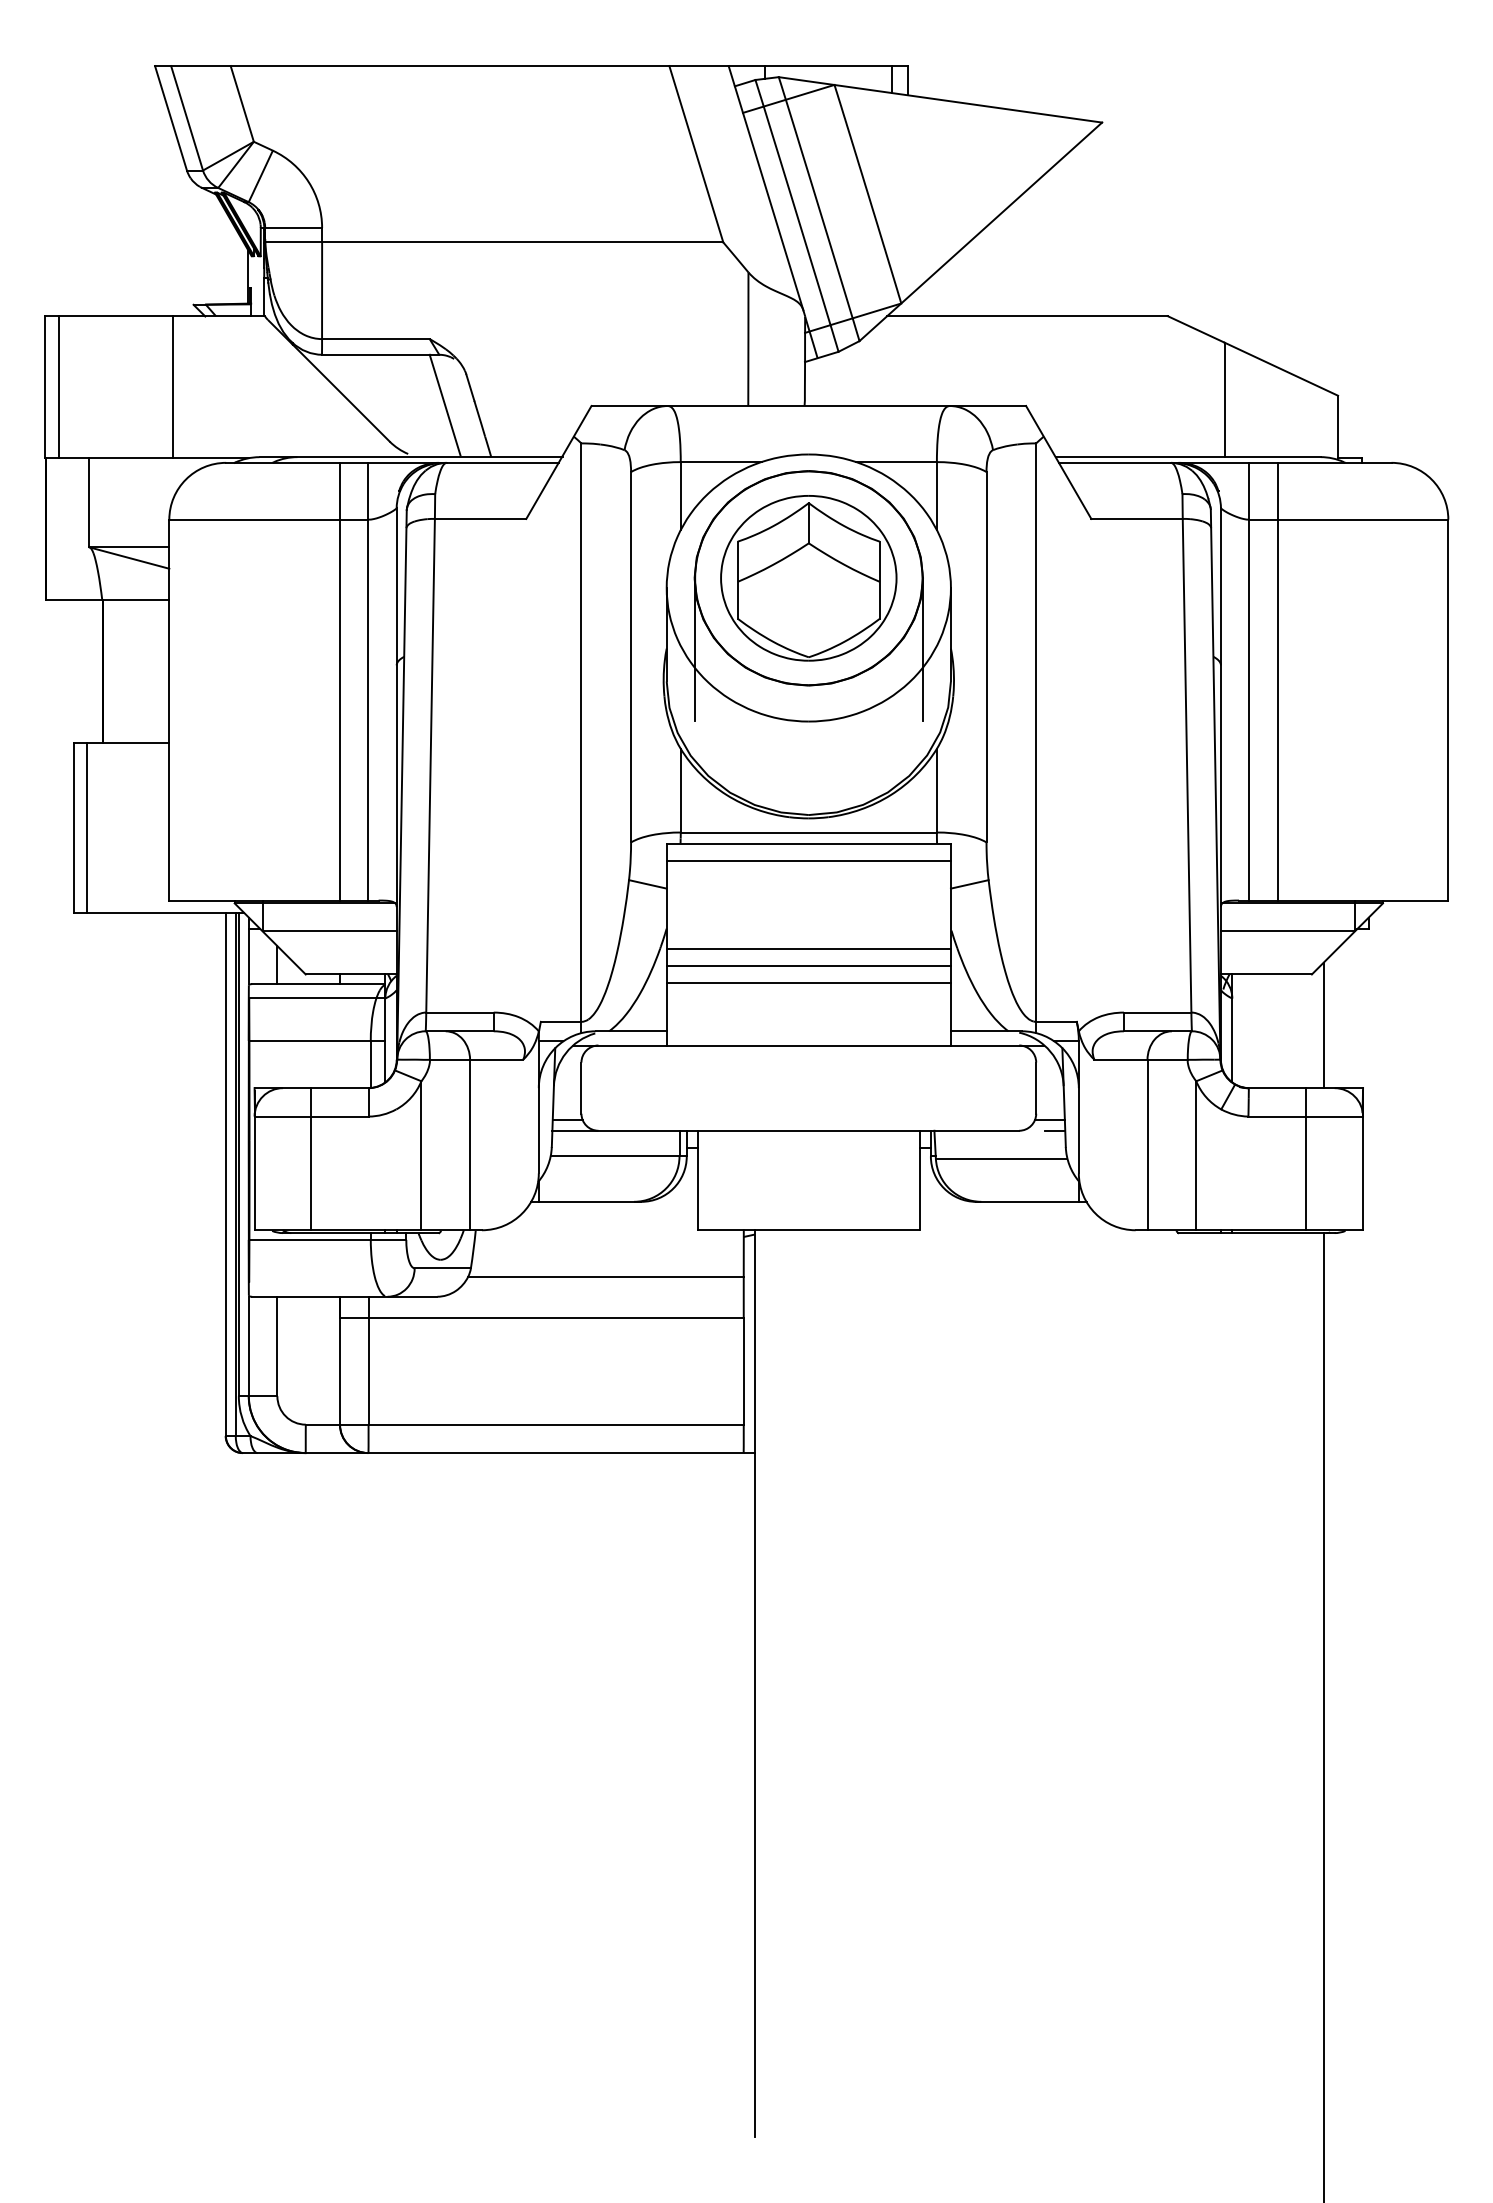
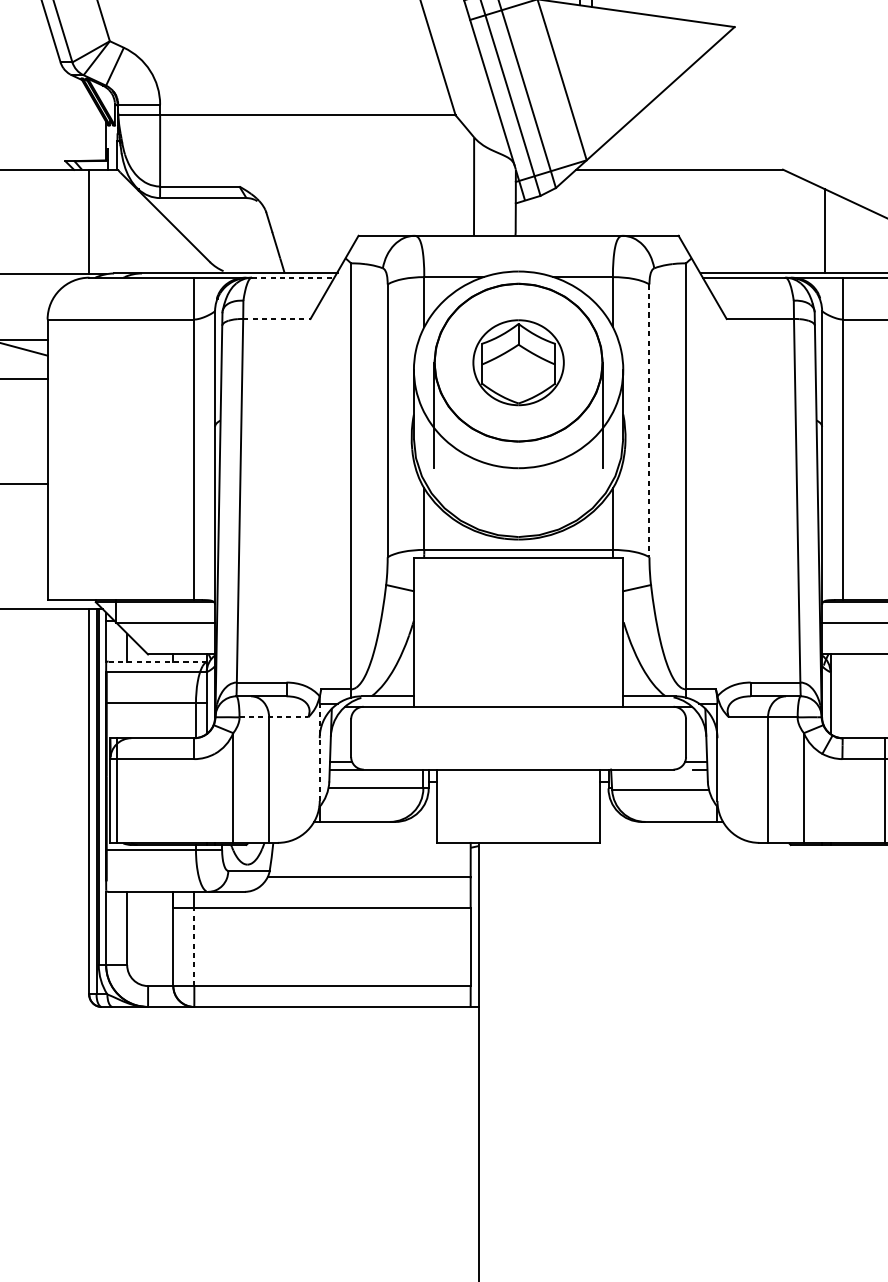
line: (173, 387) -> (89, 222), moved
line: (444, 404) -> (250, 234), removed
line: (502, 462) -> (292, 277), solid -> dashed
line: (480, 518) -> (276, 318), solid -> dashed
part: (808, 578) -> (518, 362), size x0.7
line: (986, 657) -> (649, 421), solid -> dashed
line: (339, 681) -> (172, 438), removed
line: (1277, 681) -> (863, 438), removed
line: (808, 860) -> (518, 570), removed
line: (808, 948) -> (518, 635), removed
line: (808, 965) -> (518, 647), removed
line: (808, 982) -> (518, 660), removed
line: (318, 984) -> (157, 661), solid -> dashed
line: (476, 1059) -> (273, 717), solid -> dashed
line: (538, 1106) -> (319, 751), solid -> dashed
line: (311, 1159) -> (116, 790), moved
line: (368, 1370) -> (194, 946), solid -> dashed

